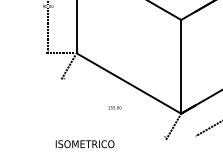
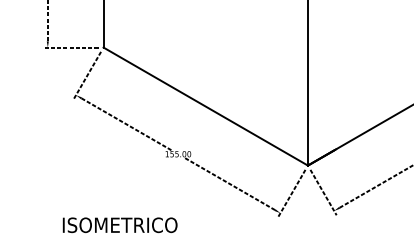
line: (88, 92) -> (126, 124), added
line: (140, 122) -> (228, 182), added
line: (188, 127) -> (322, 192), added

